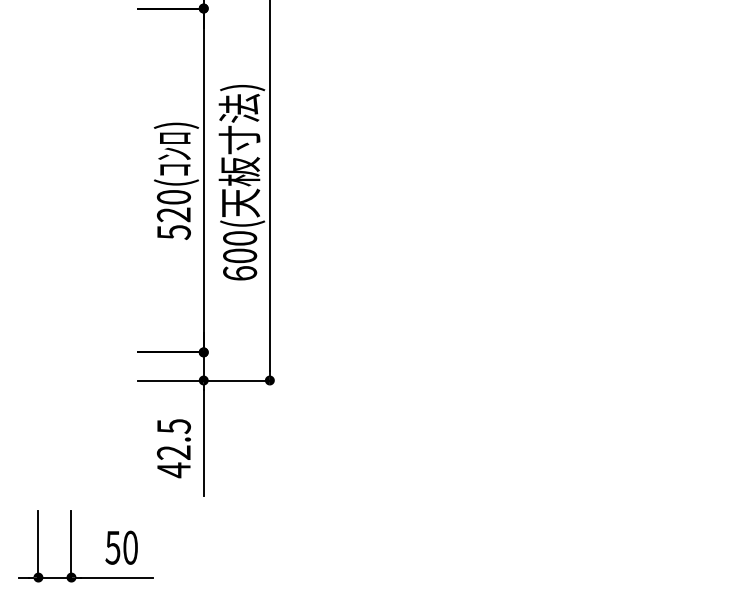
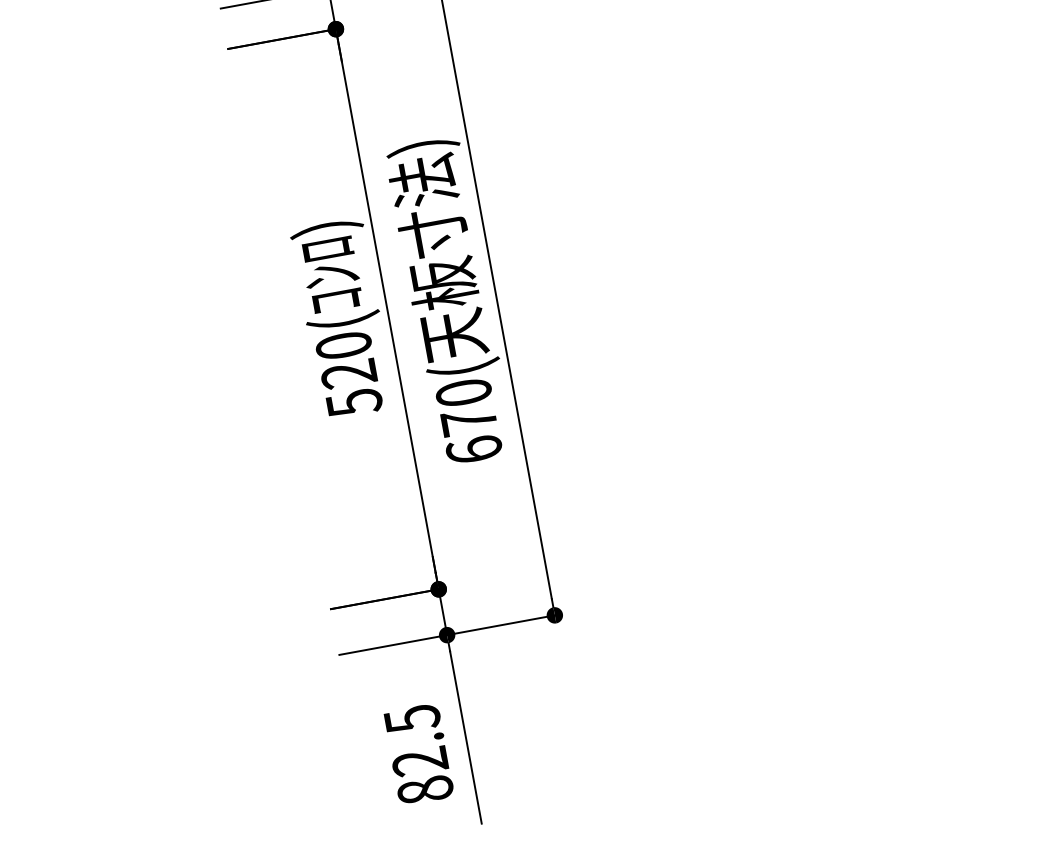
text: (240, 255) -> (469, 420), 600( -> 670(
text: (173, 470) -> (424, 790), 42.5 -> 82.5

